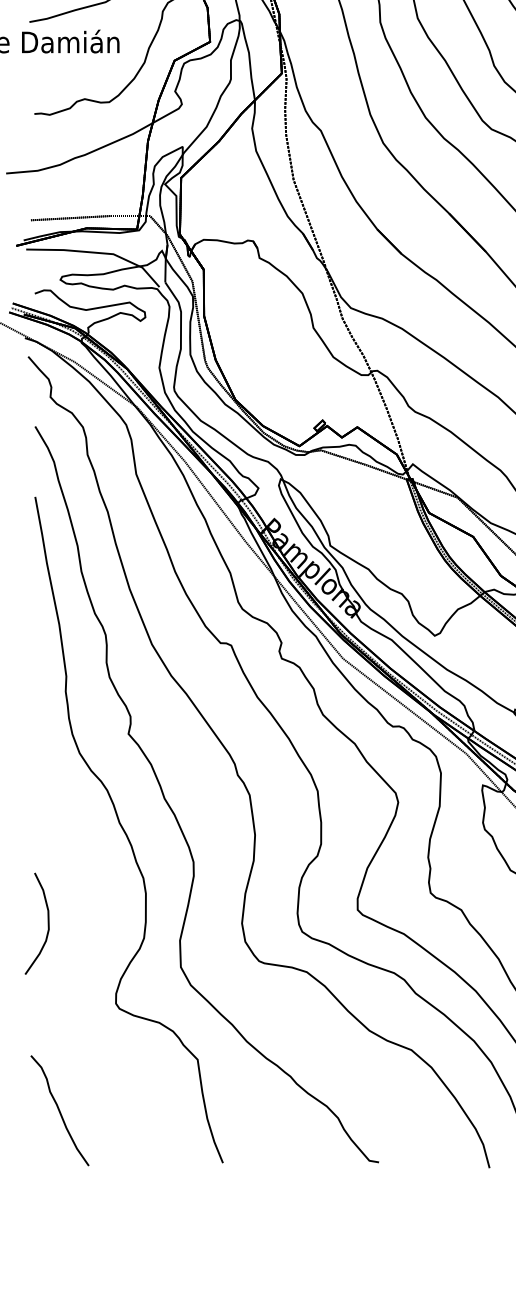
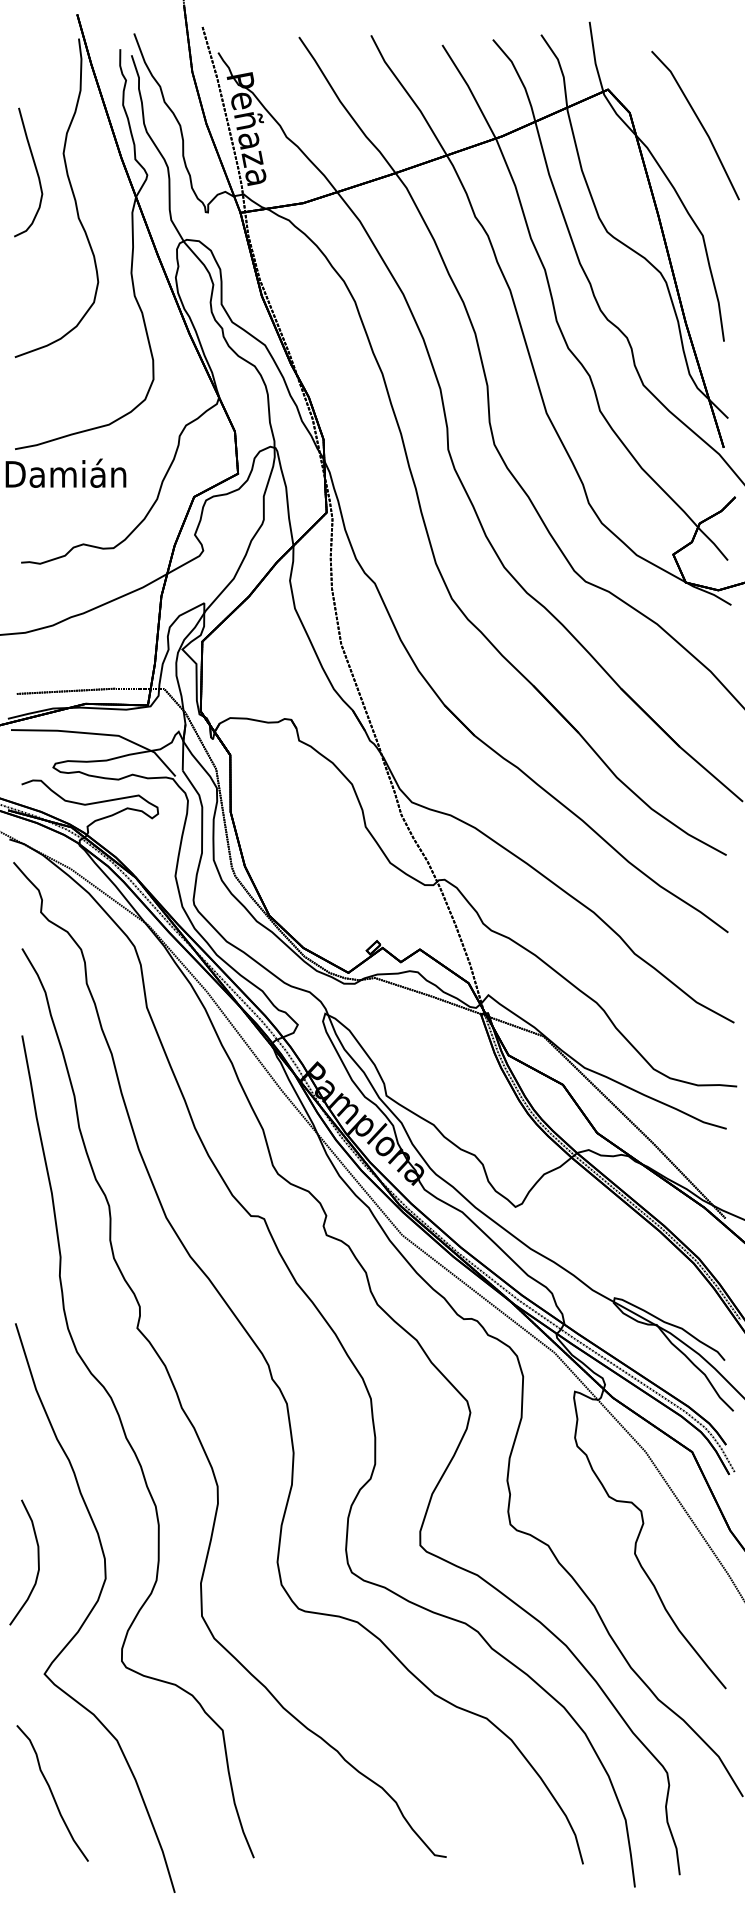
curve: (94, 959) -> (95, 1606), added

